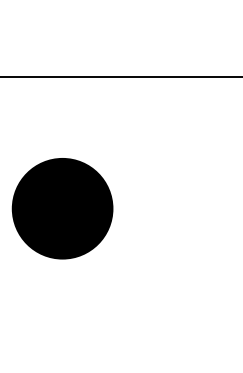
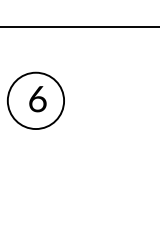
fill: (61, 208) -> (35, 100), removed

